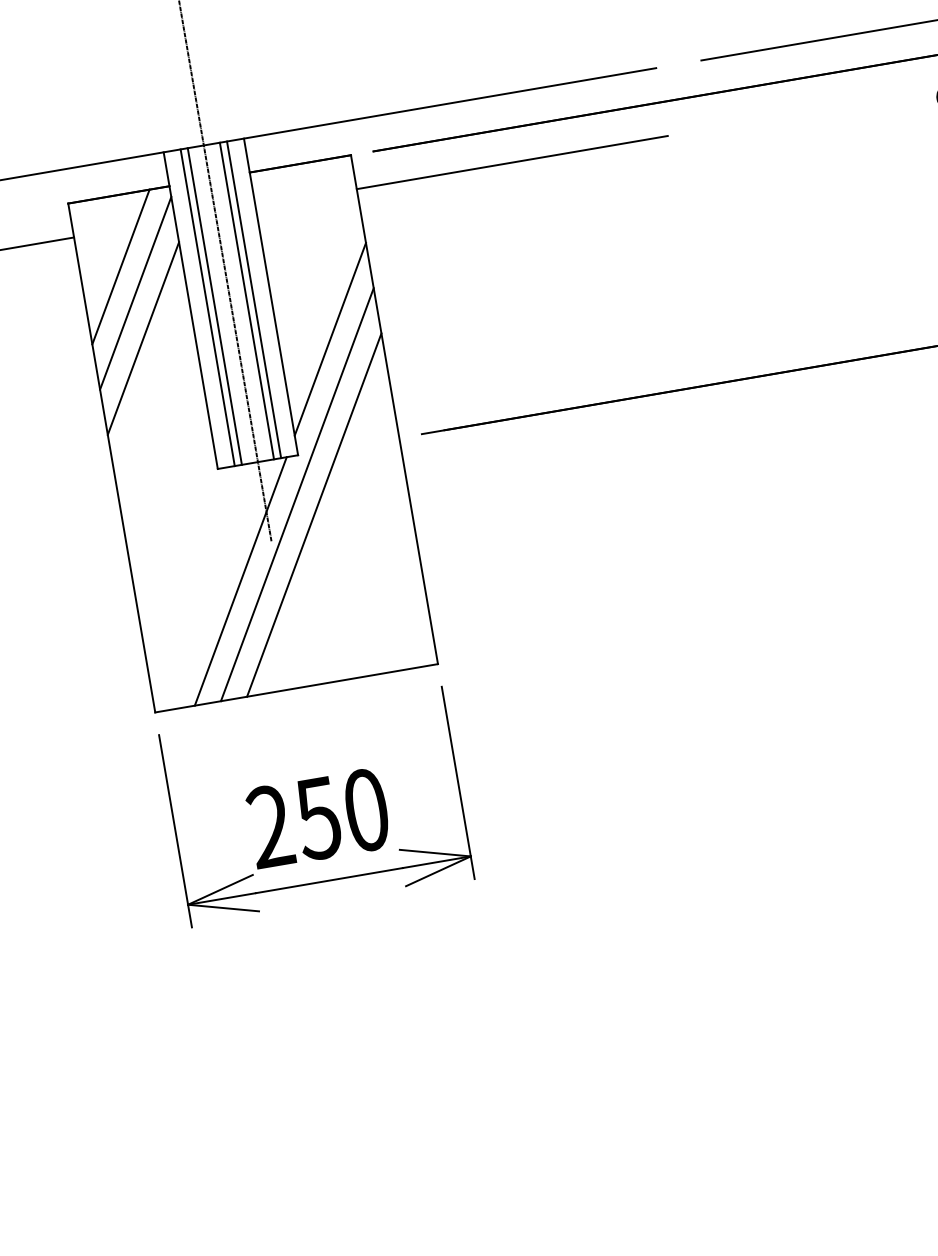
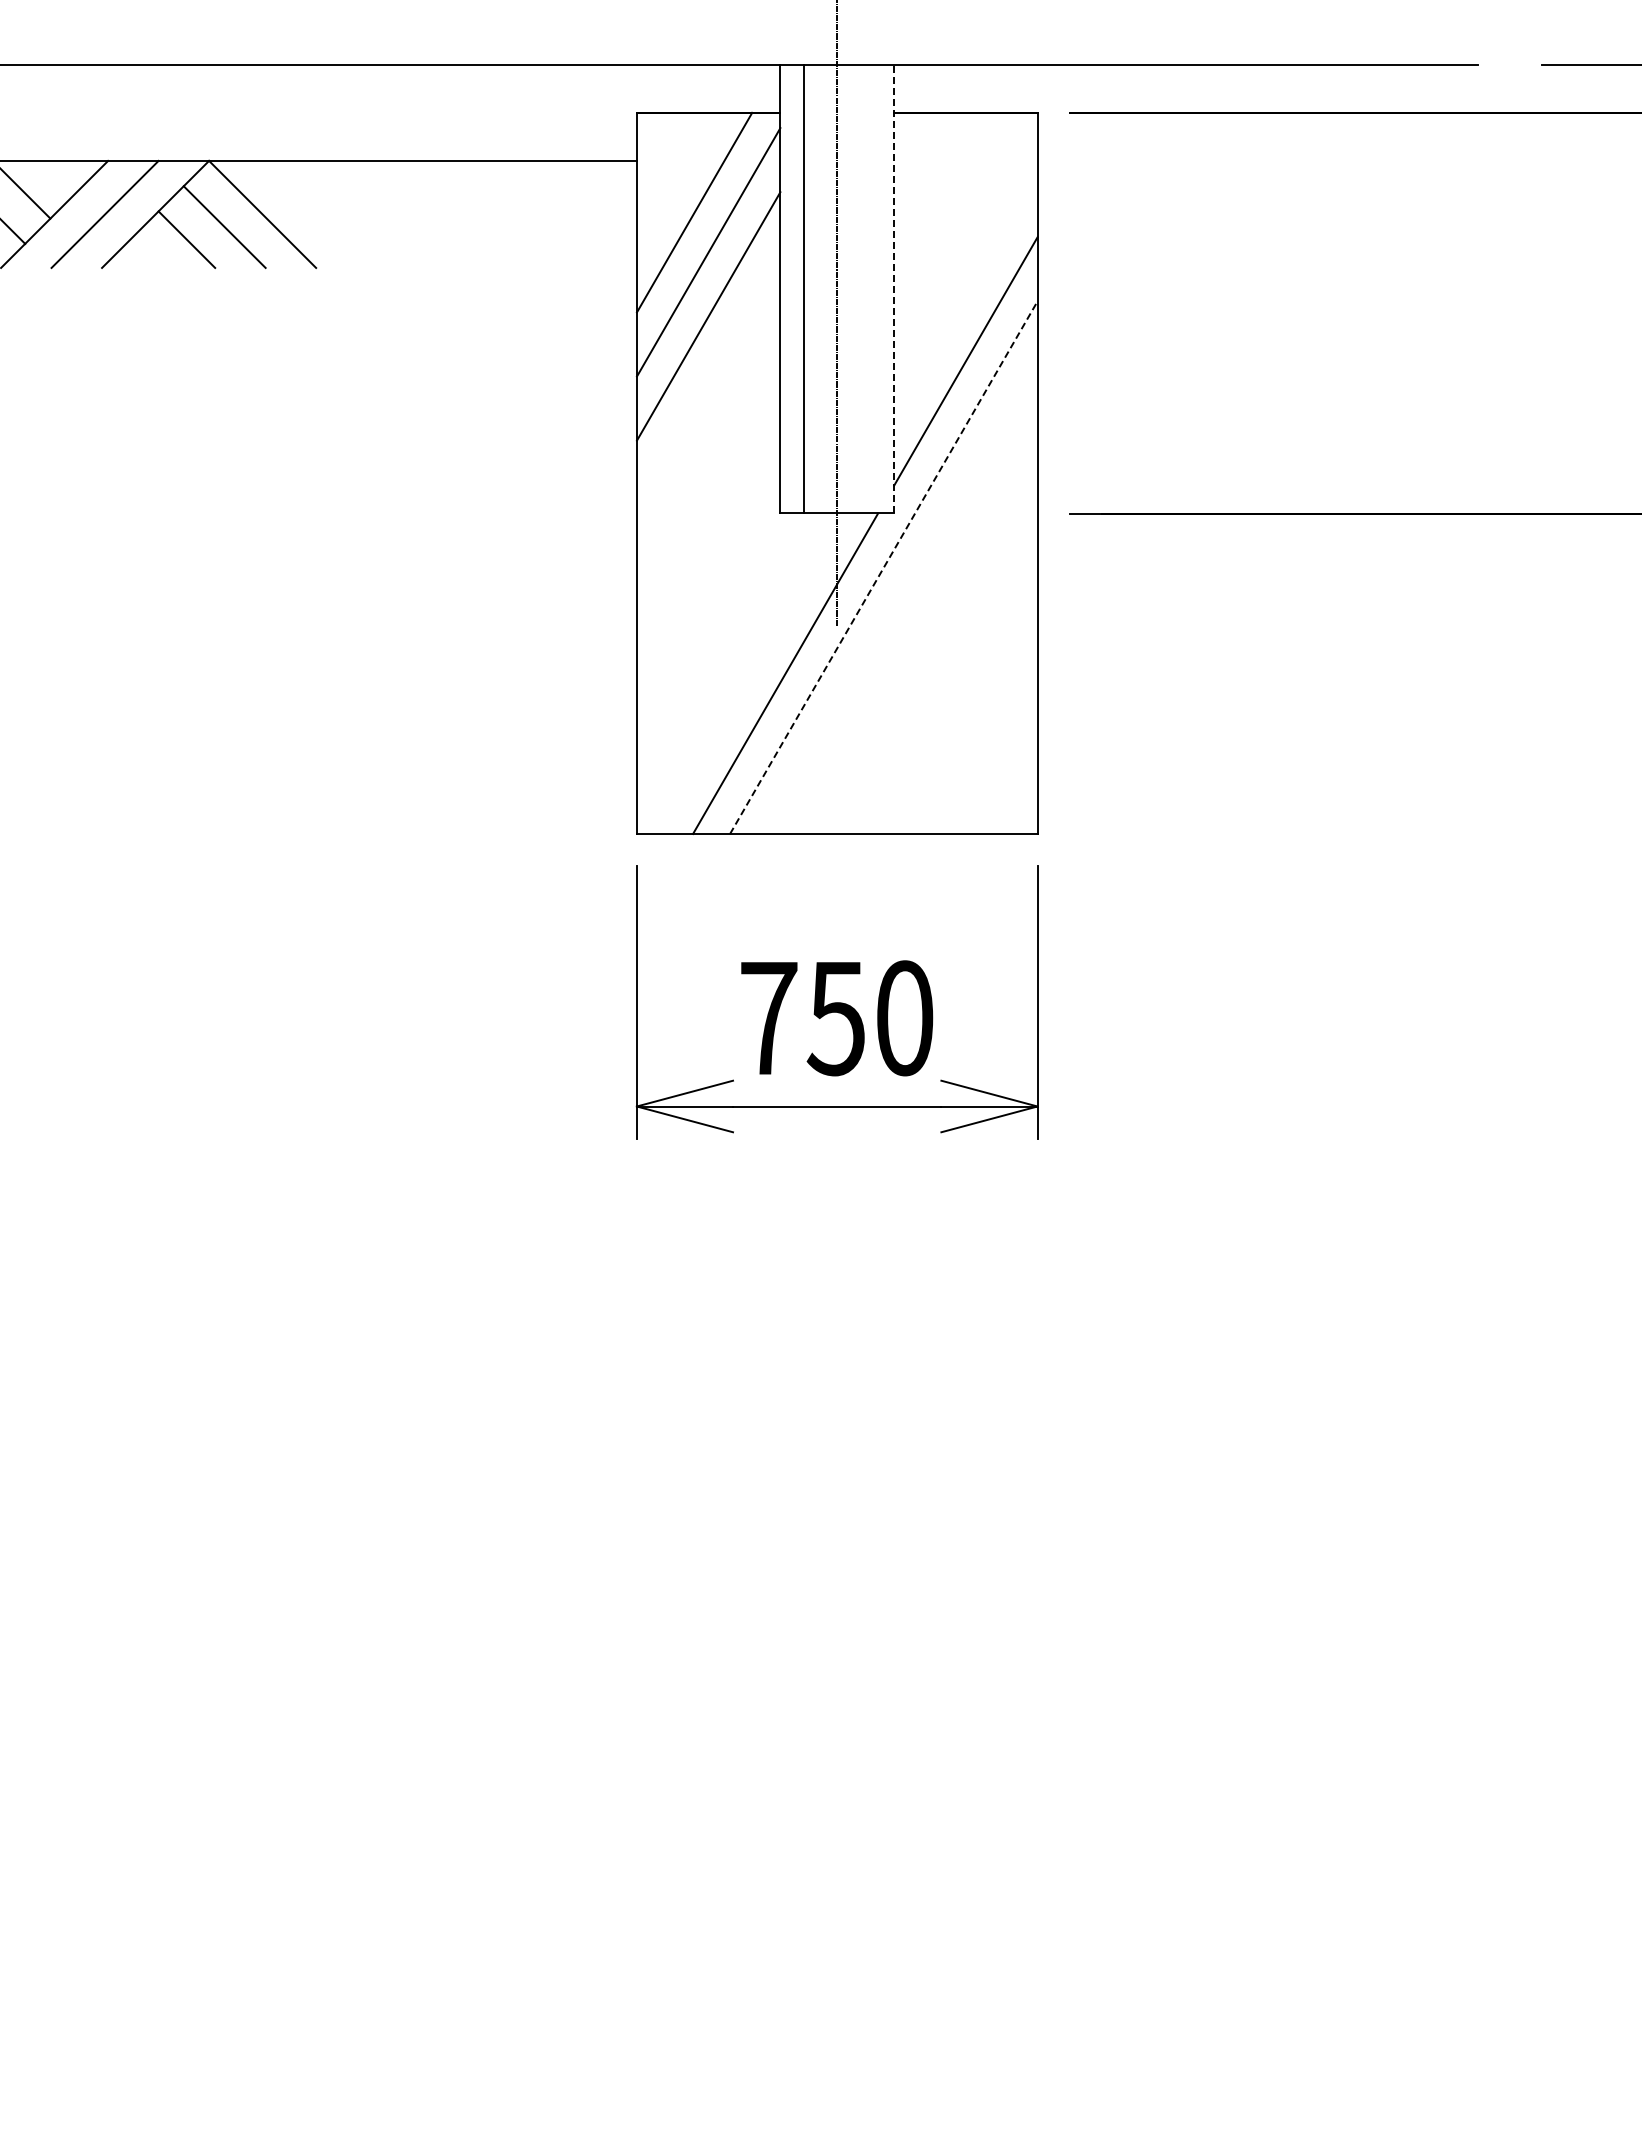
line: (511, 162) -> (1257, 160), removed
line: (271, 296) -> (894, 288), solid -> dashed
line: (254, 299) -> (870, 288), removed
line: (247, 300) -> (860, 288), removed
line: (214, 306) -> (814, 288), removed
line: (297, 494) -> (883, 567), solid -> dashed
line: (314, 514) -> (902, 599), removed
text: (270, 826) -> (768, 1017), 250 -> 750

